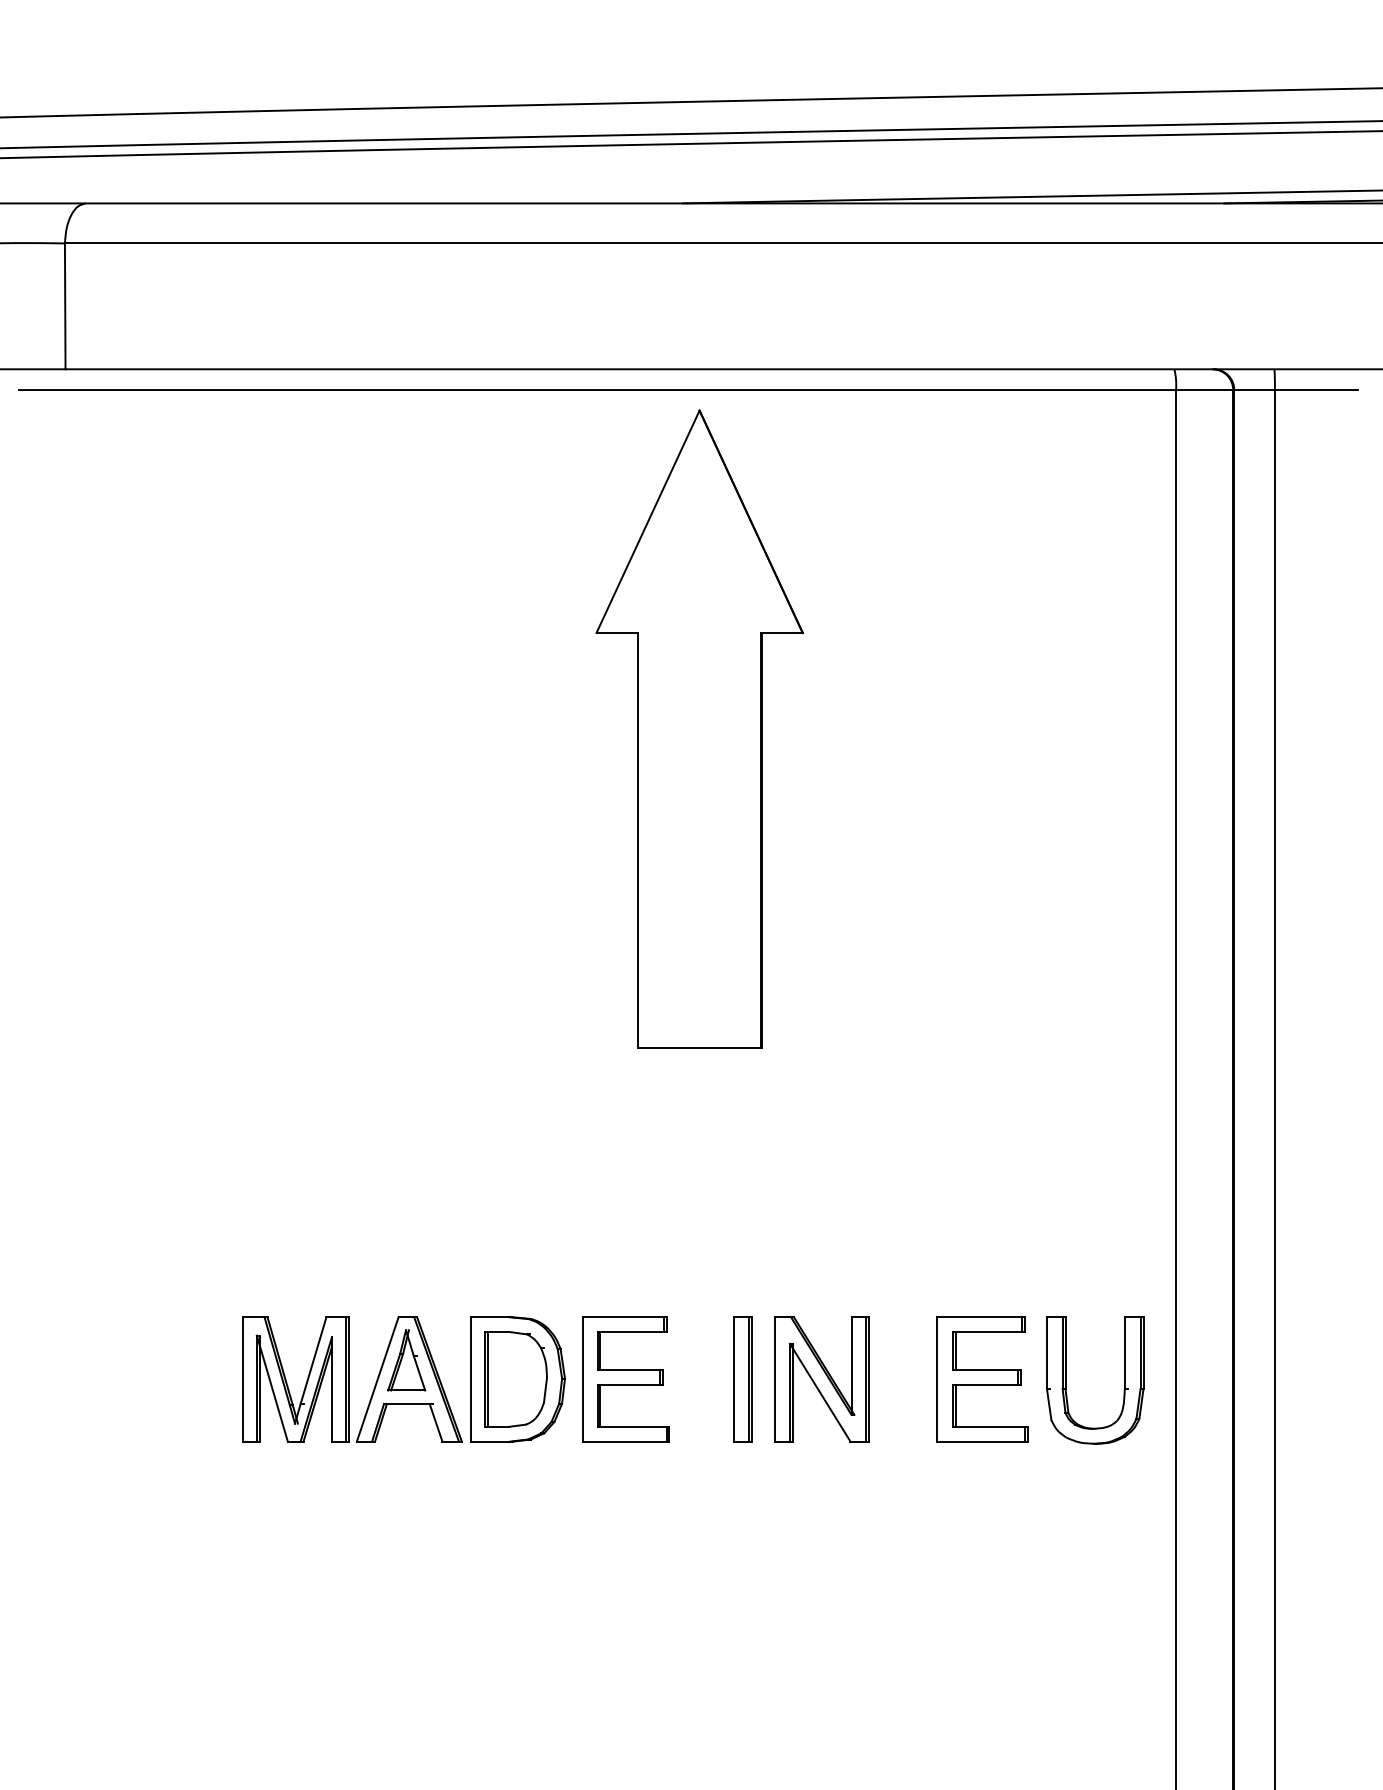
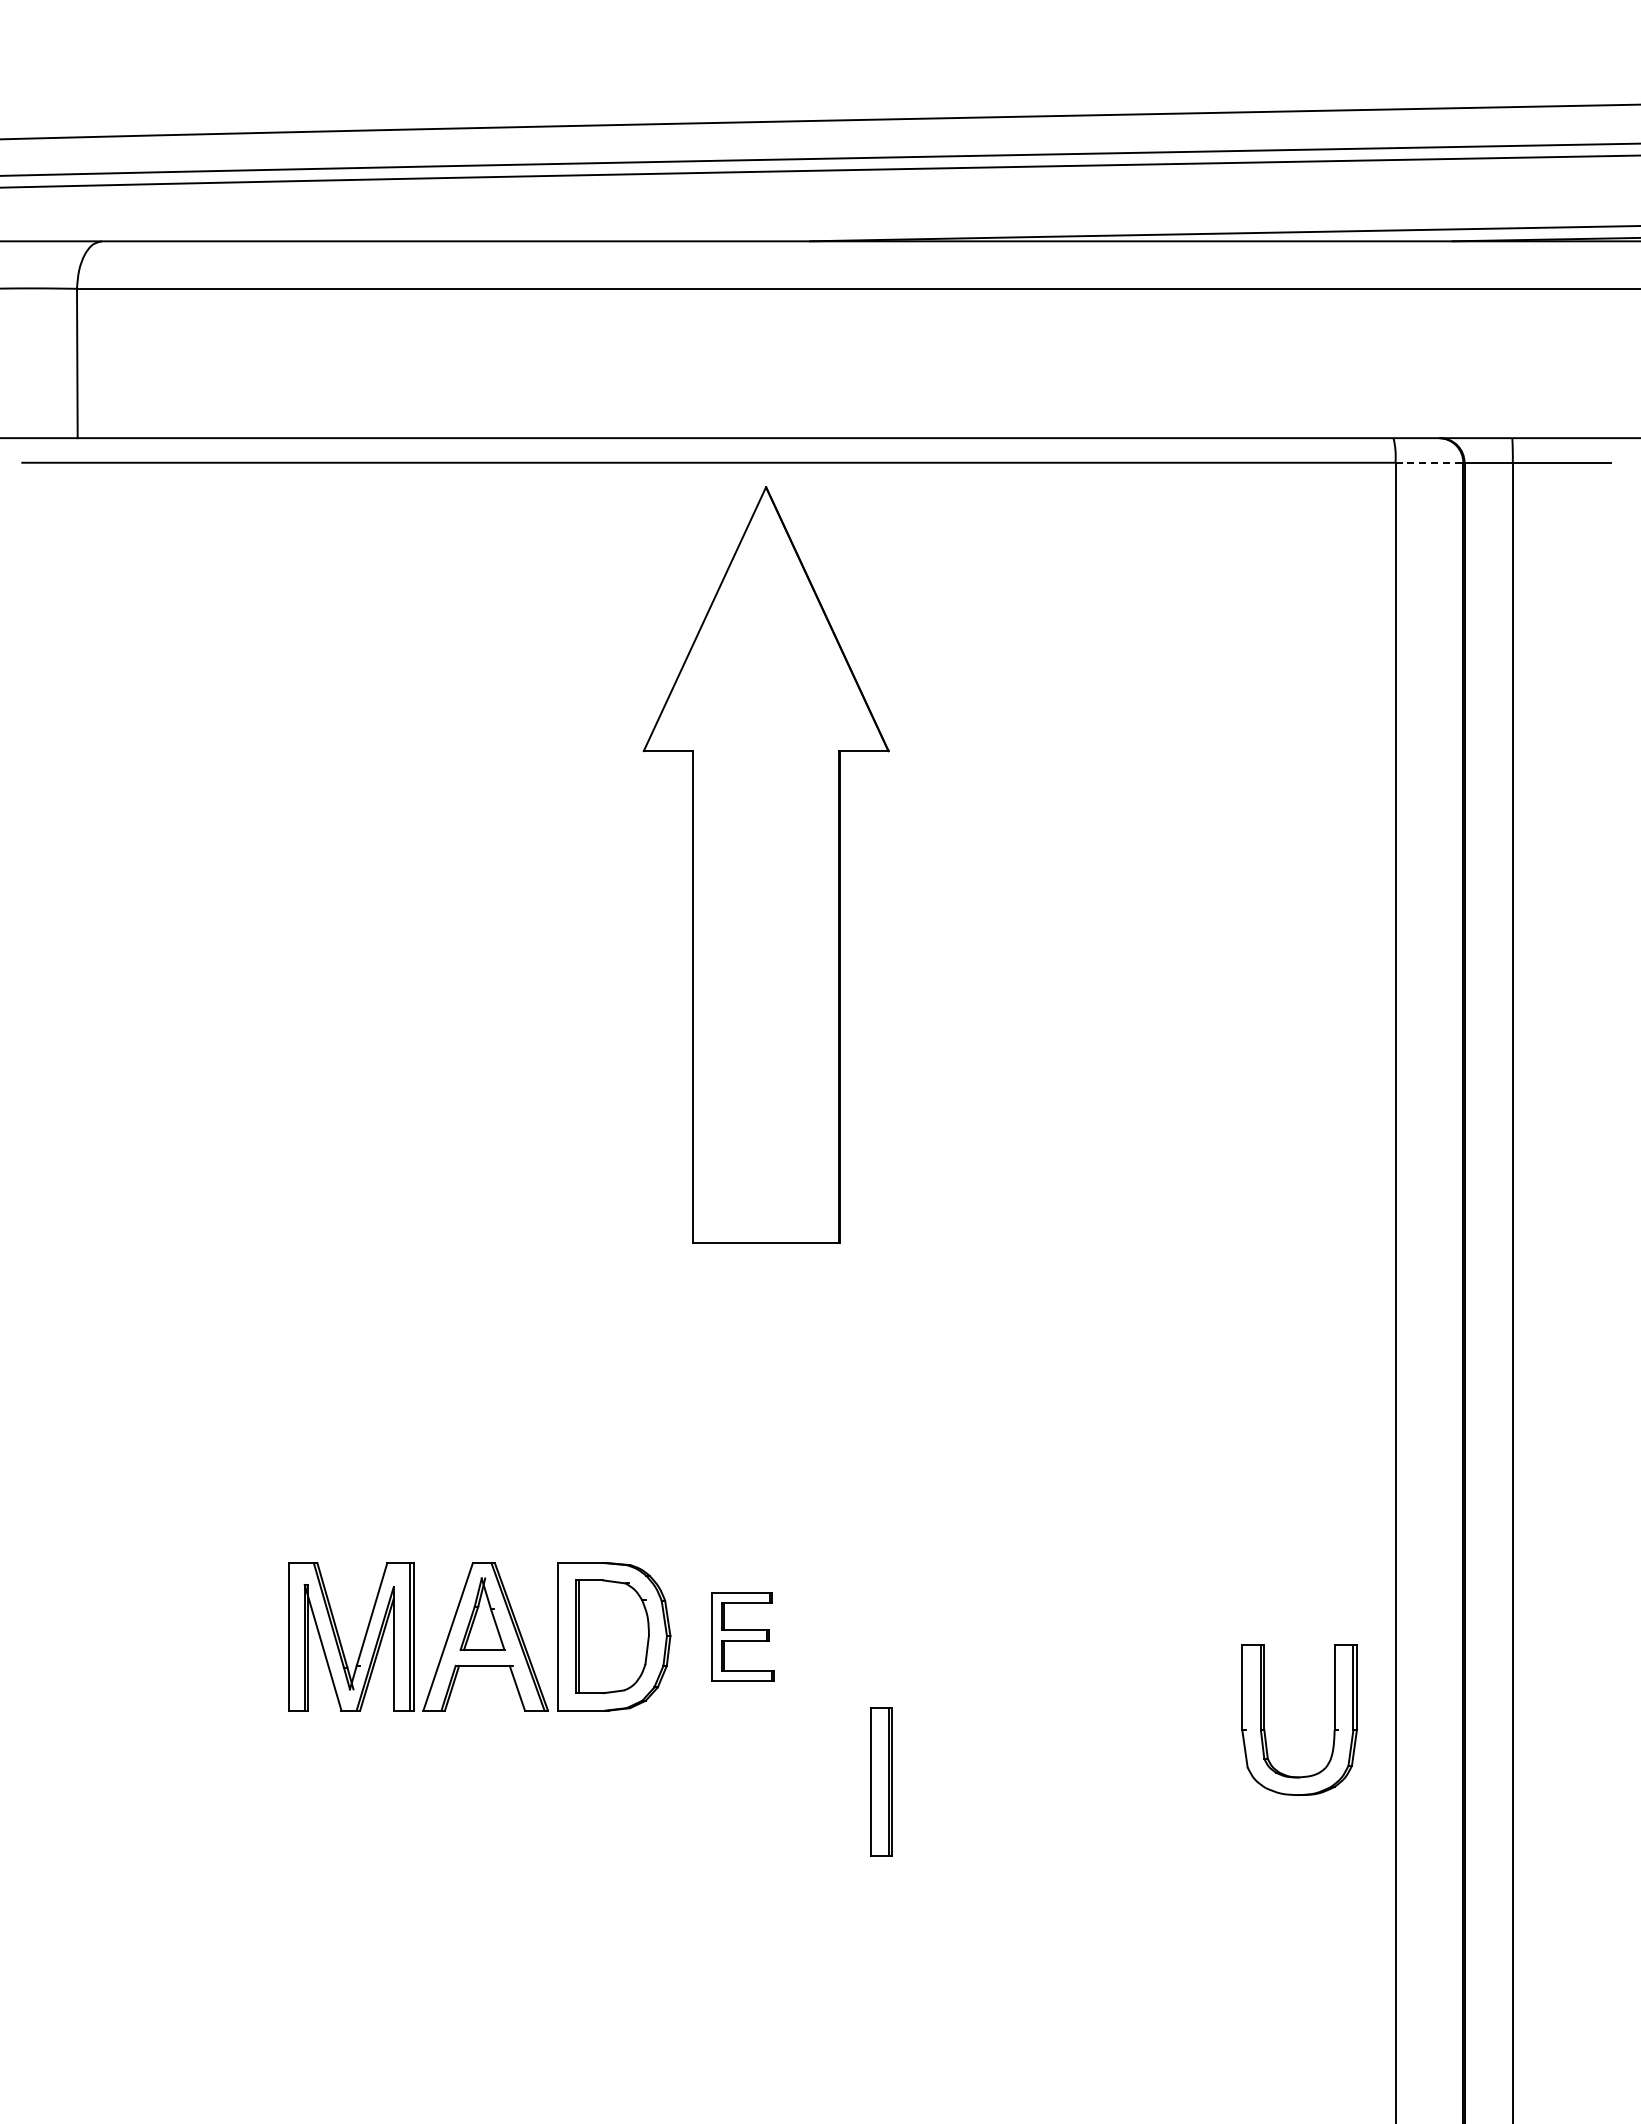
line: (1204, 389) -> (1429, 462), solid -> dashed
part: (699, 728) -> (765, 864), moved
part: (625, 1379) -> (742, 1636), size x0.6
part: (742, 1379) -> (881, 1781), moved
part: (822, 1379) -> (975, 1636), removed
part: (982, 1379) -> (1165, 1636), removed
part: (1065, 1379) -> (1264, 1719), moved

